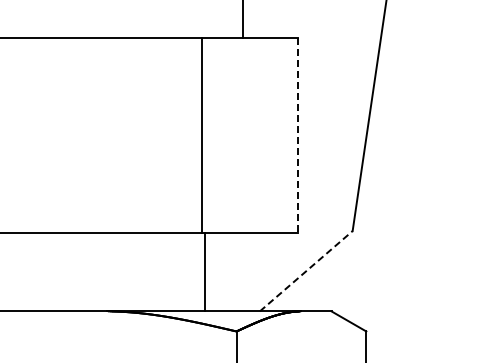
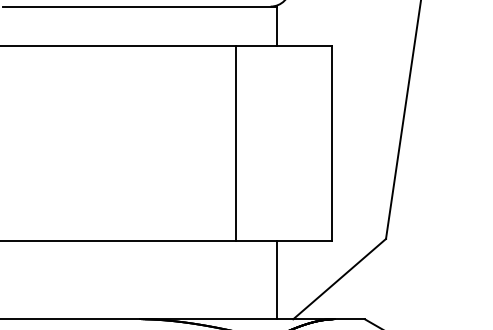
line: (298, 135) -> (331, 143), dashed -> solid
line: (306, 270) -> (339, 278), dashed -> solid
line: (205, 272) -> (276, 280), moved

